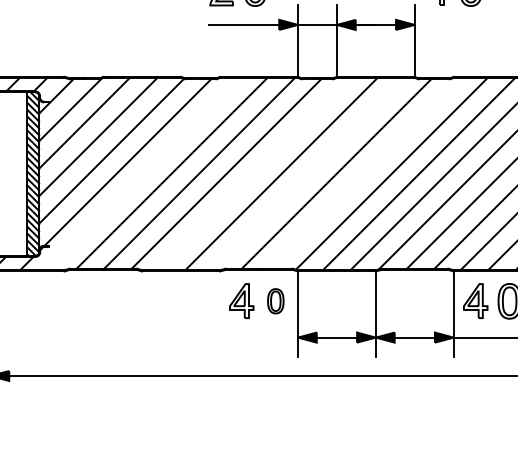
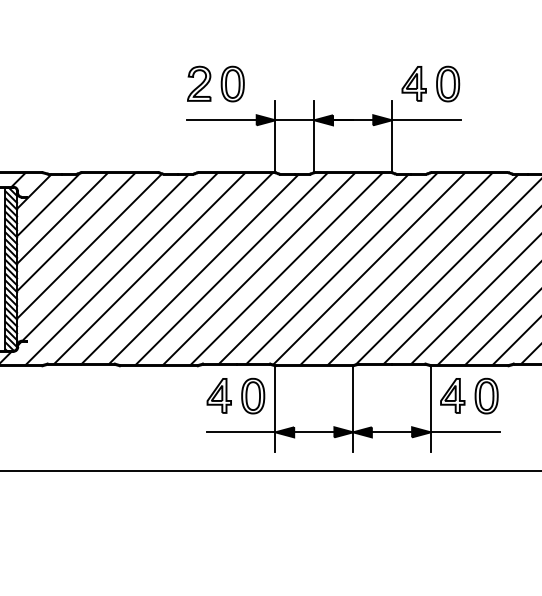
line: (449, 25) -> (426, 120), added
line: (364, 173) -> (341, 268), added
line: (143, 174) -> (121, 269), added
line: (253, 174) -> (231, 269), added
line: (309, 174) -> (286, 269), added
part: (276, 300) -> (253, 395), size x1.43
line: (262, 337) -> (240, 432), added

